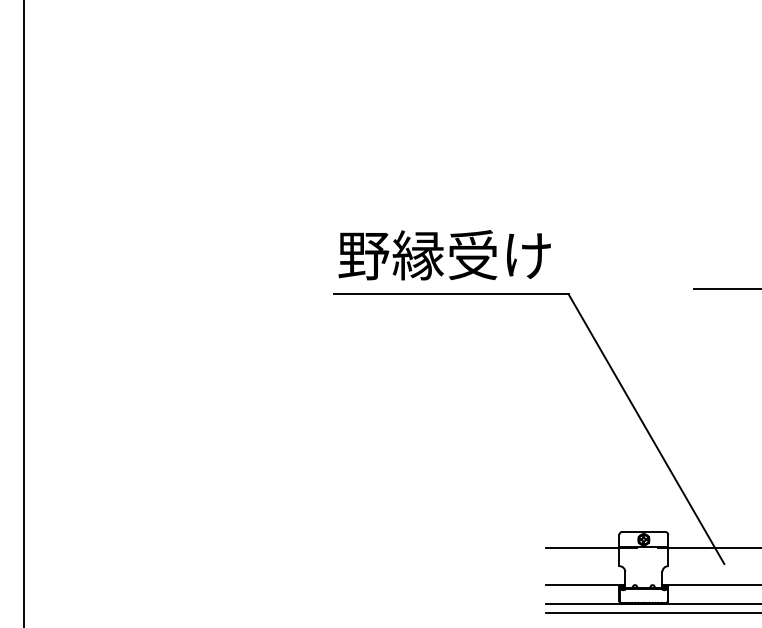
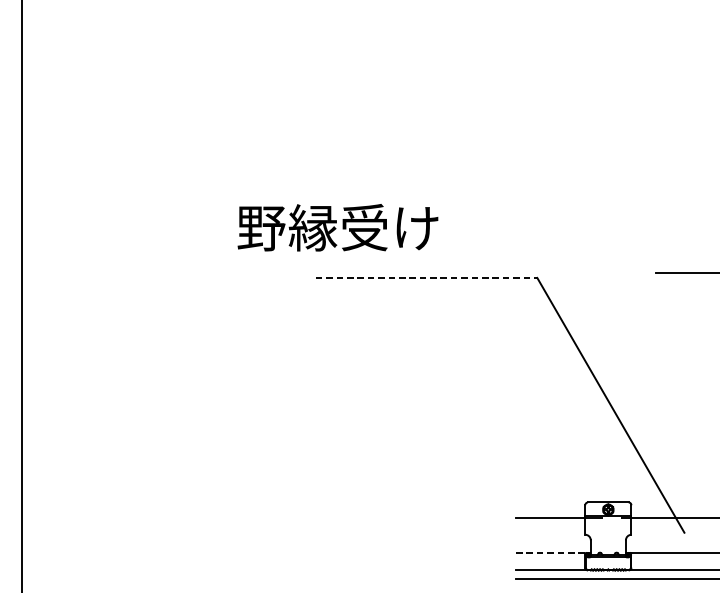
text: (444, 255) -> (337, 227), moved
line: (451, 294) -> (426, 278), solid -> dashed
line: (585, 585) -> (553, 553), solid -> dashed

